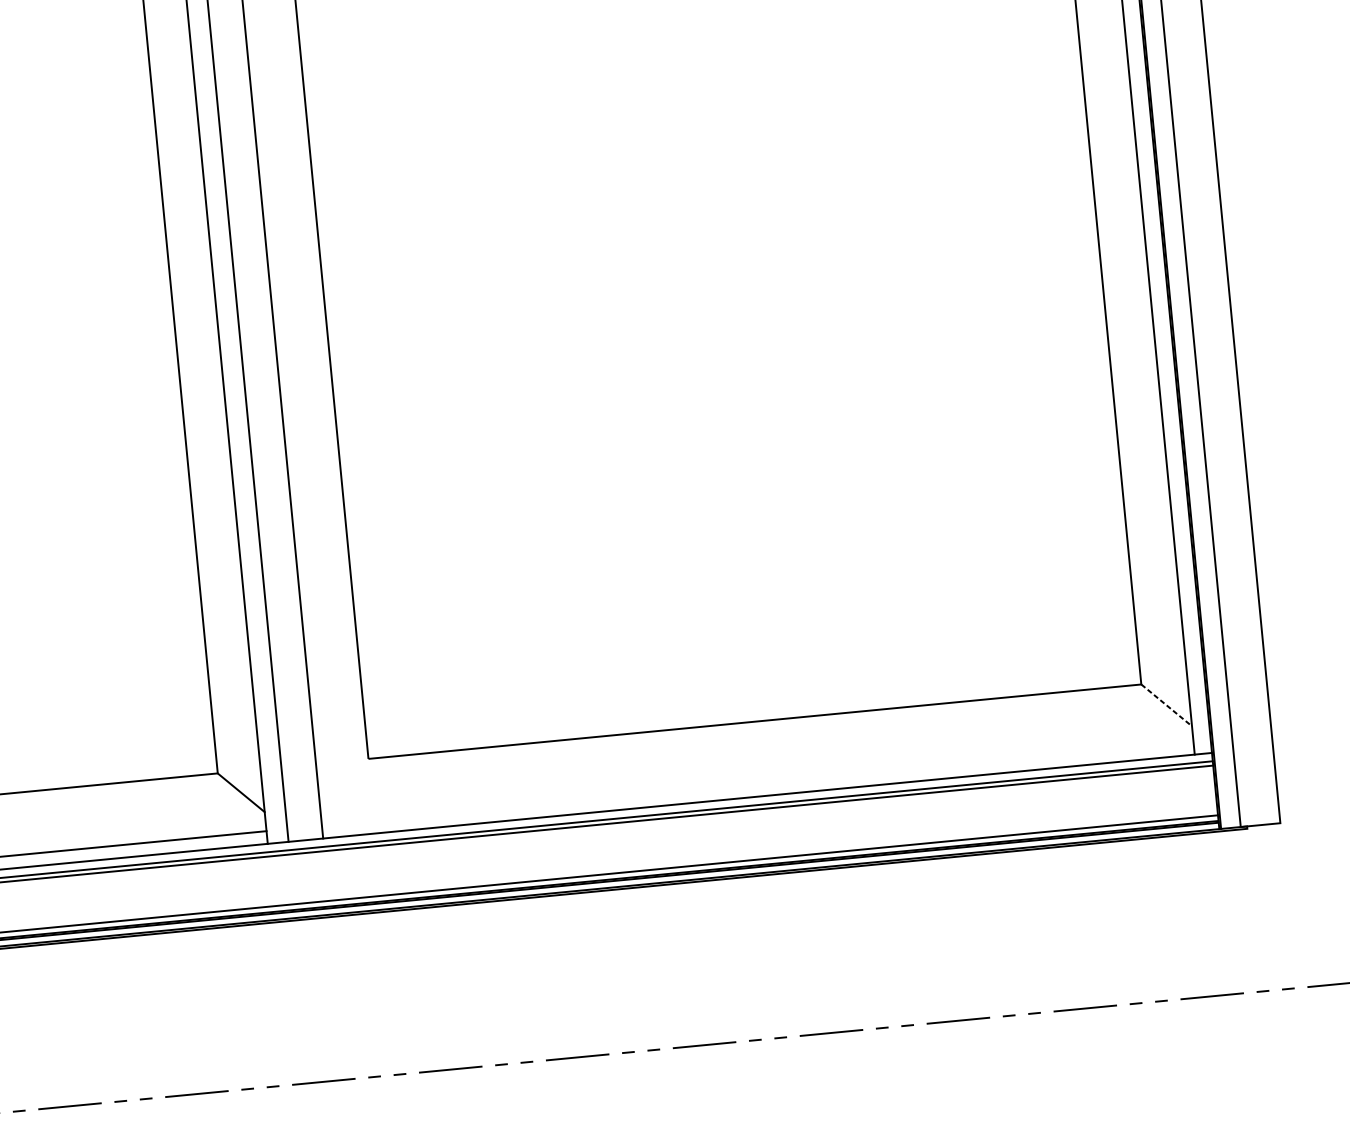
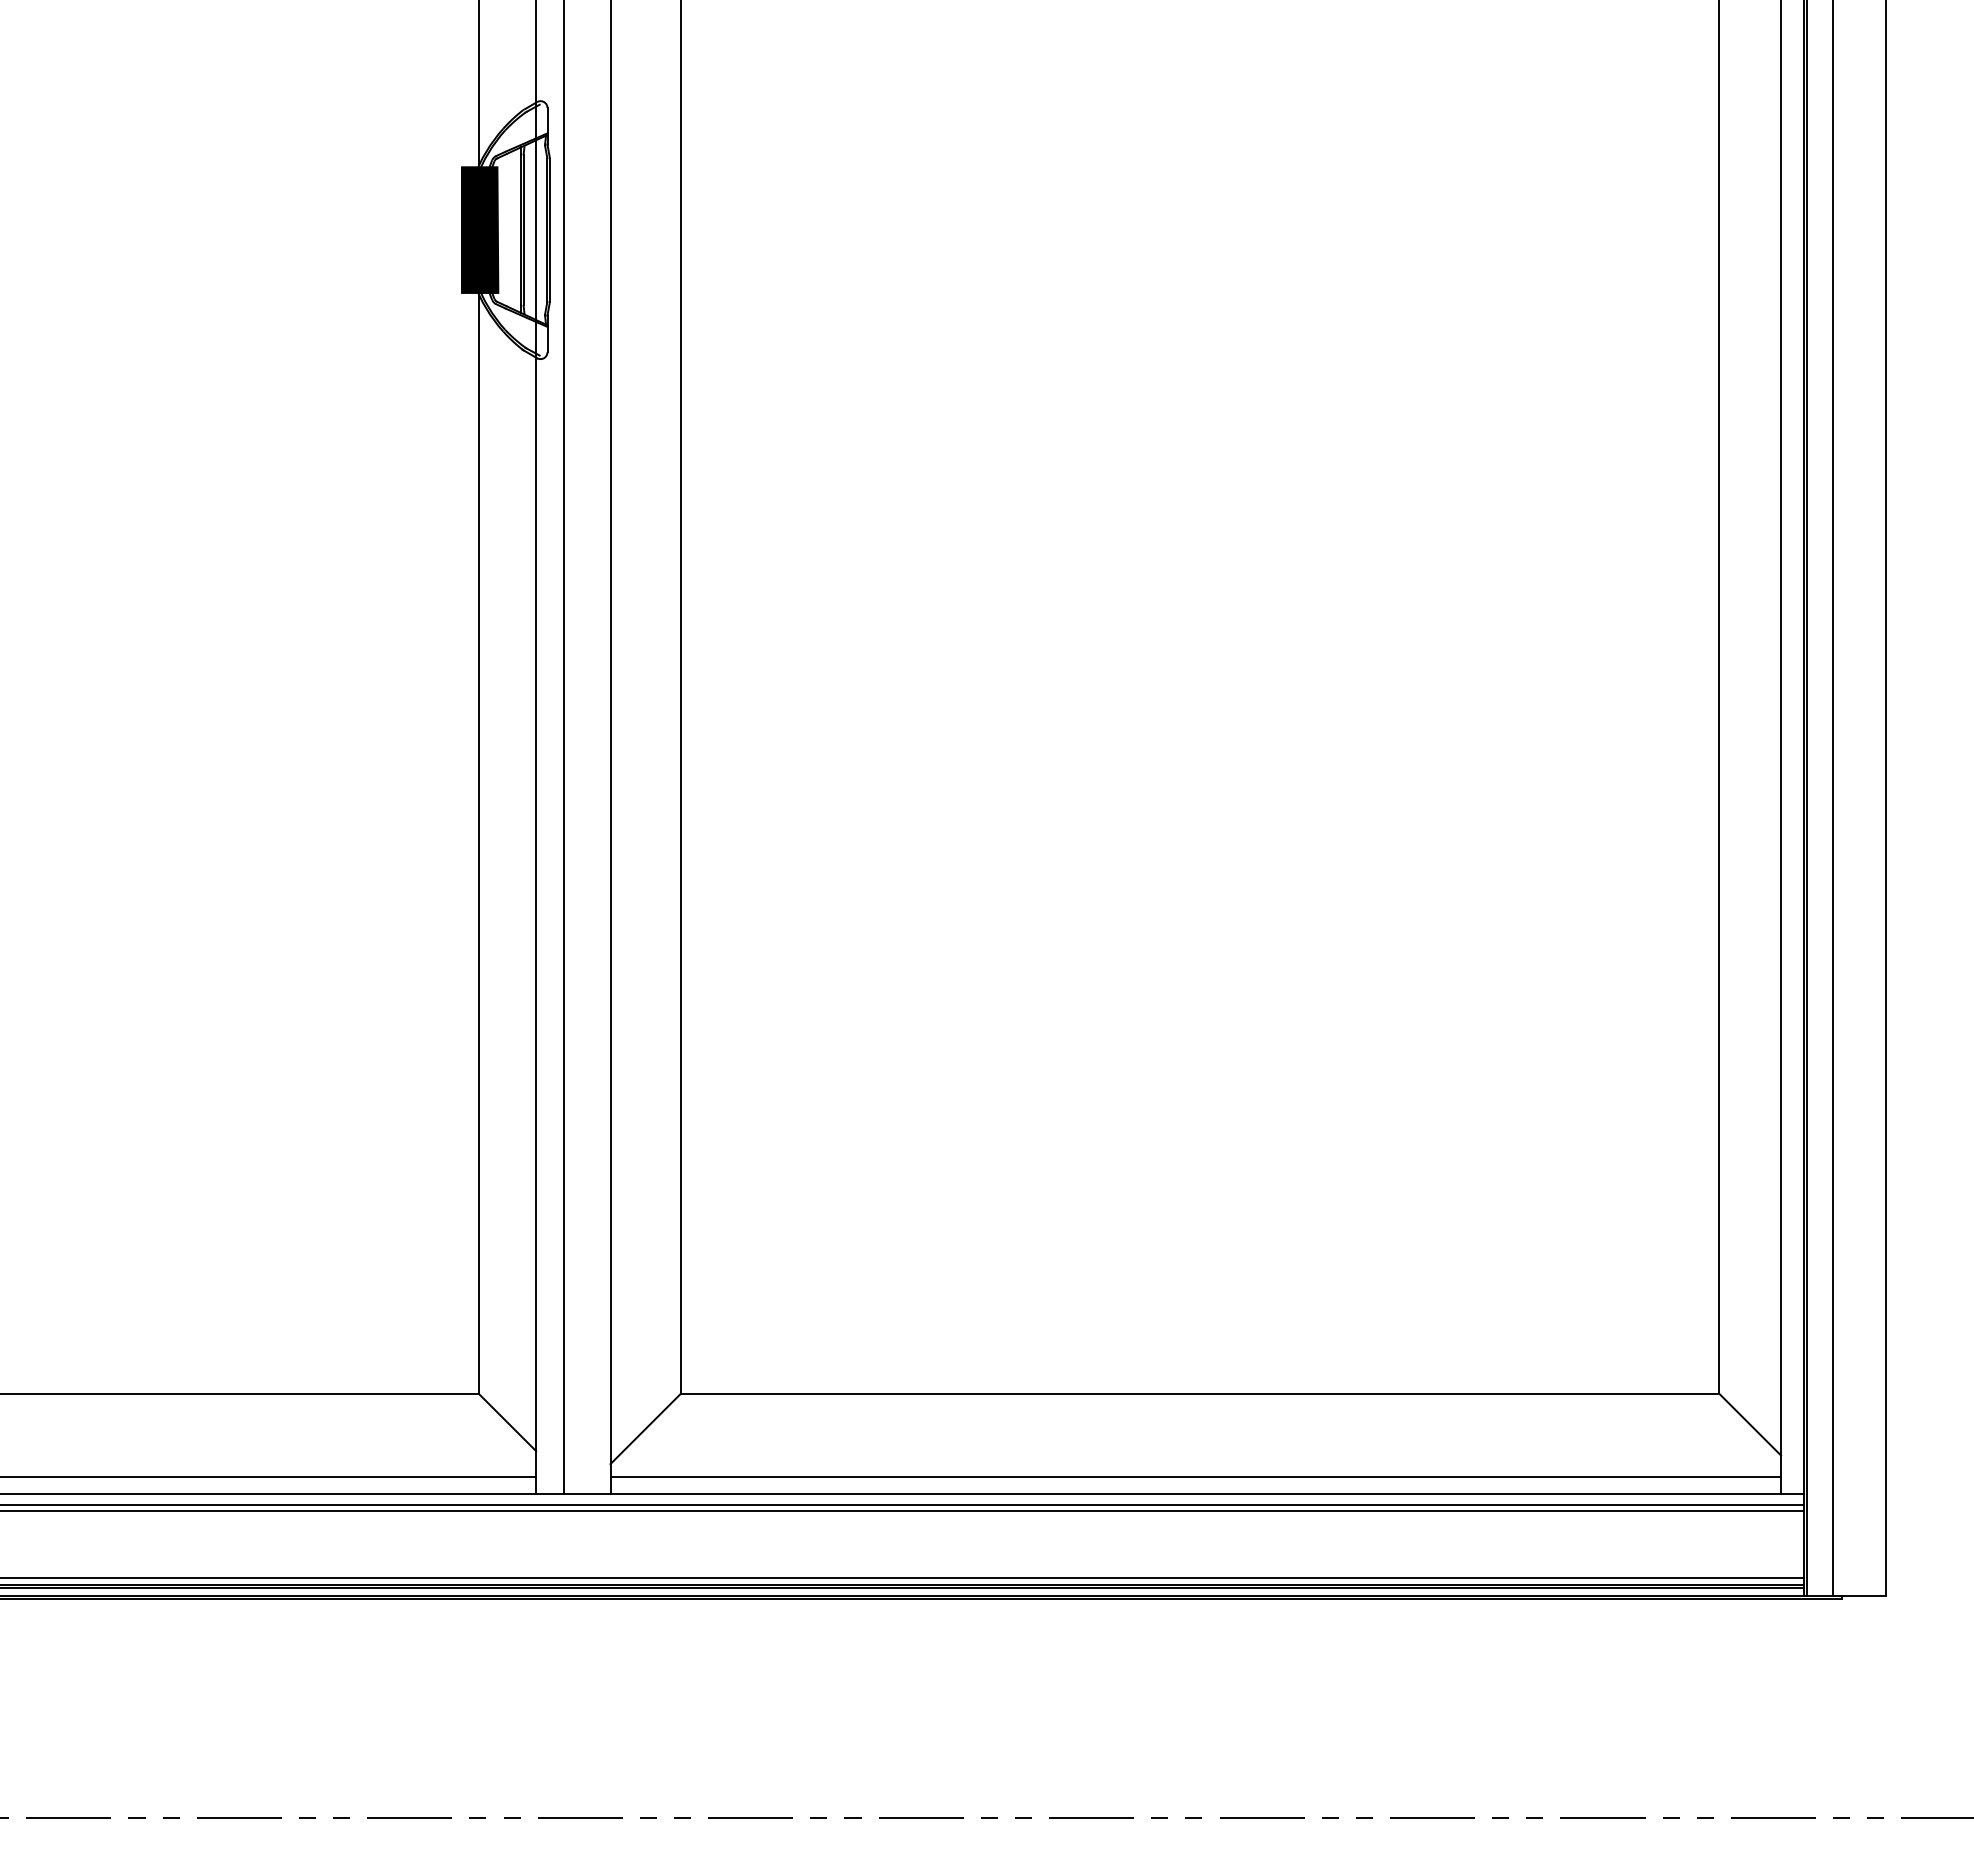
line: (1166, 705) -> (1750, 1424), dashed -> solid
line: (757, 783) -> (1195, 1476), added
line: (344, 787) -> (645, 1428), added

